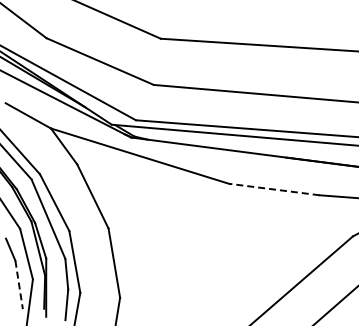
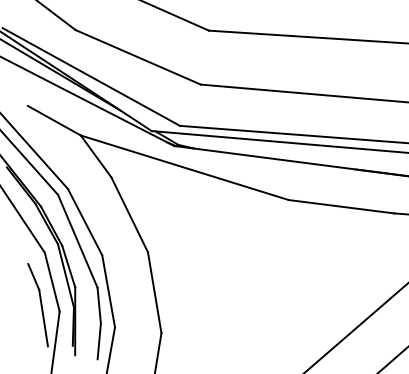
line: (274, 189) -> (341, 206), dashed -> solid
line: (19, 285) -> (44, 318), dashed -> solid

